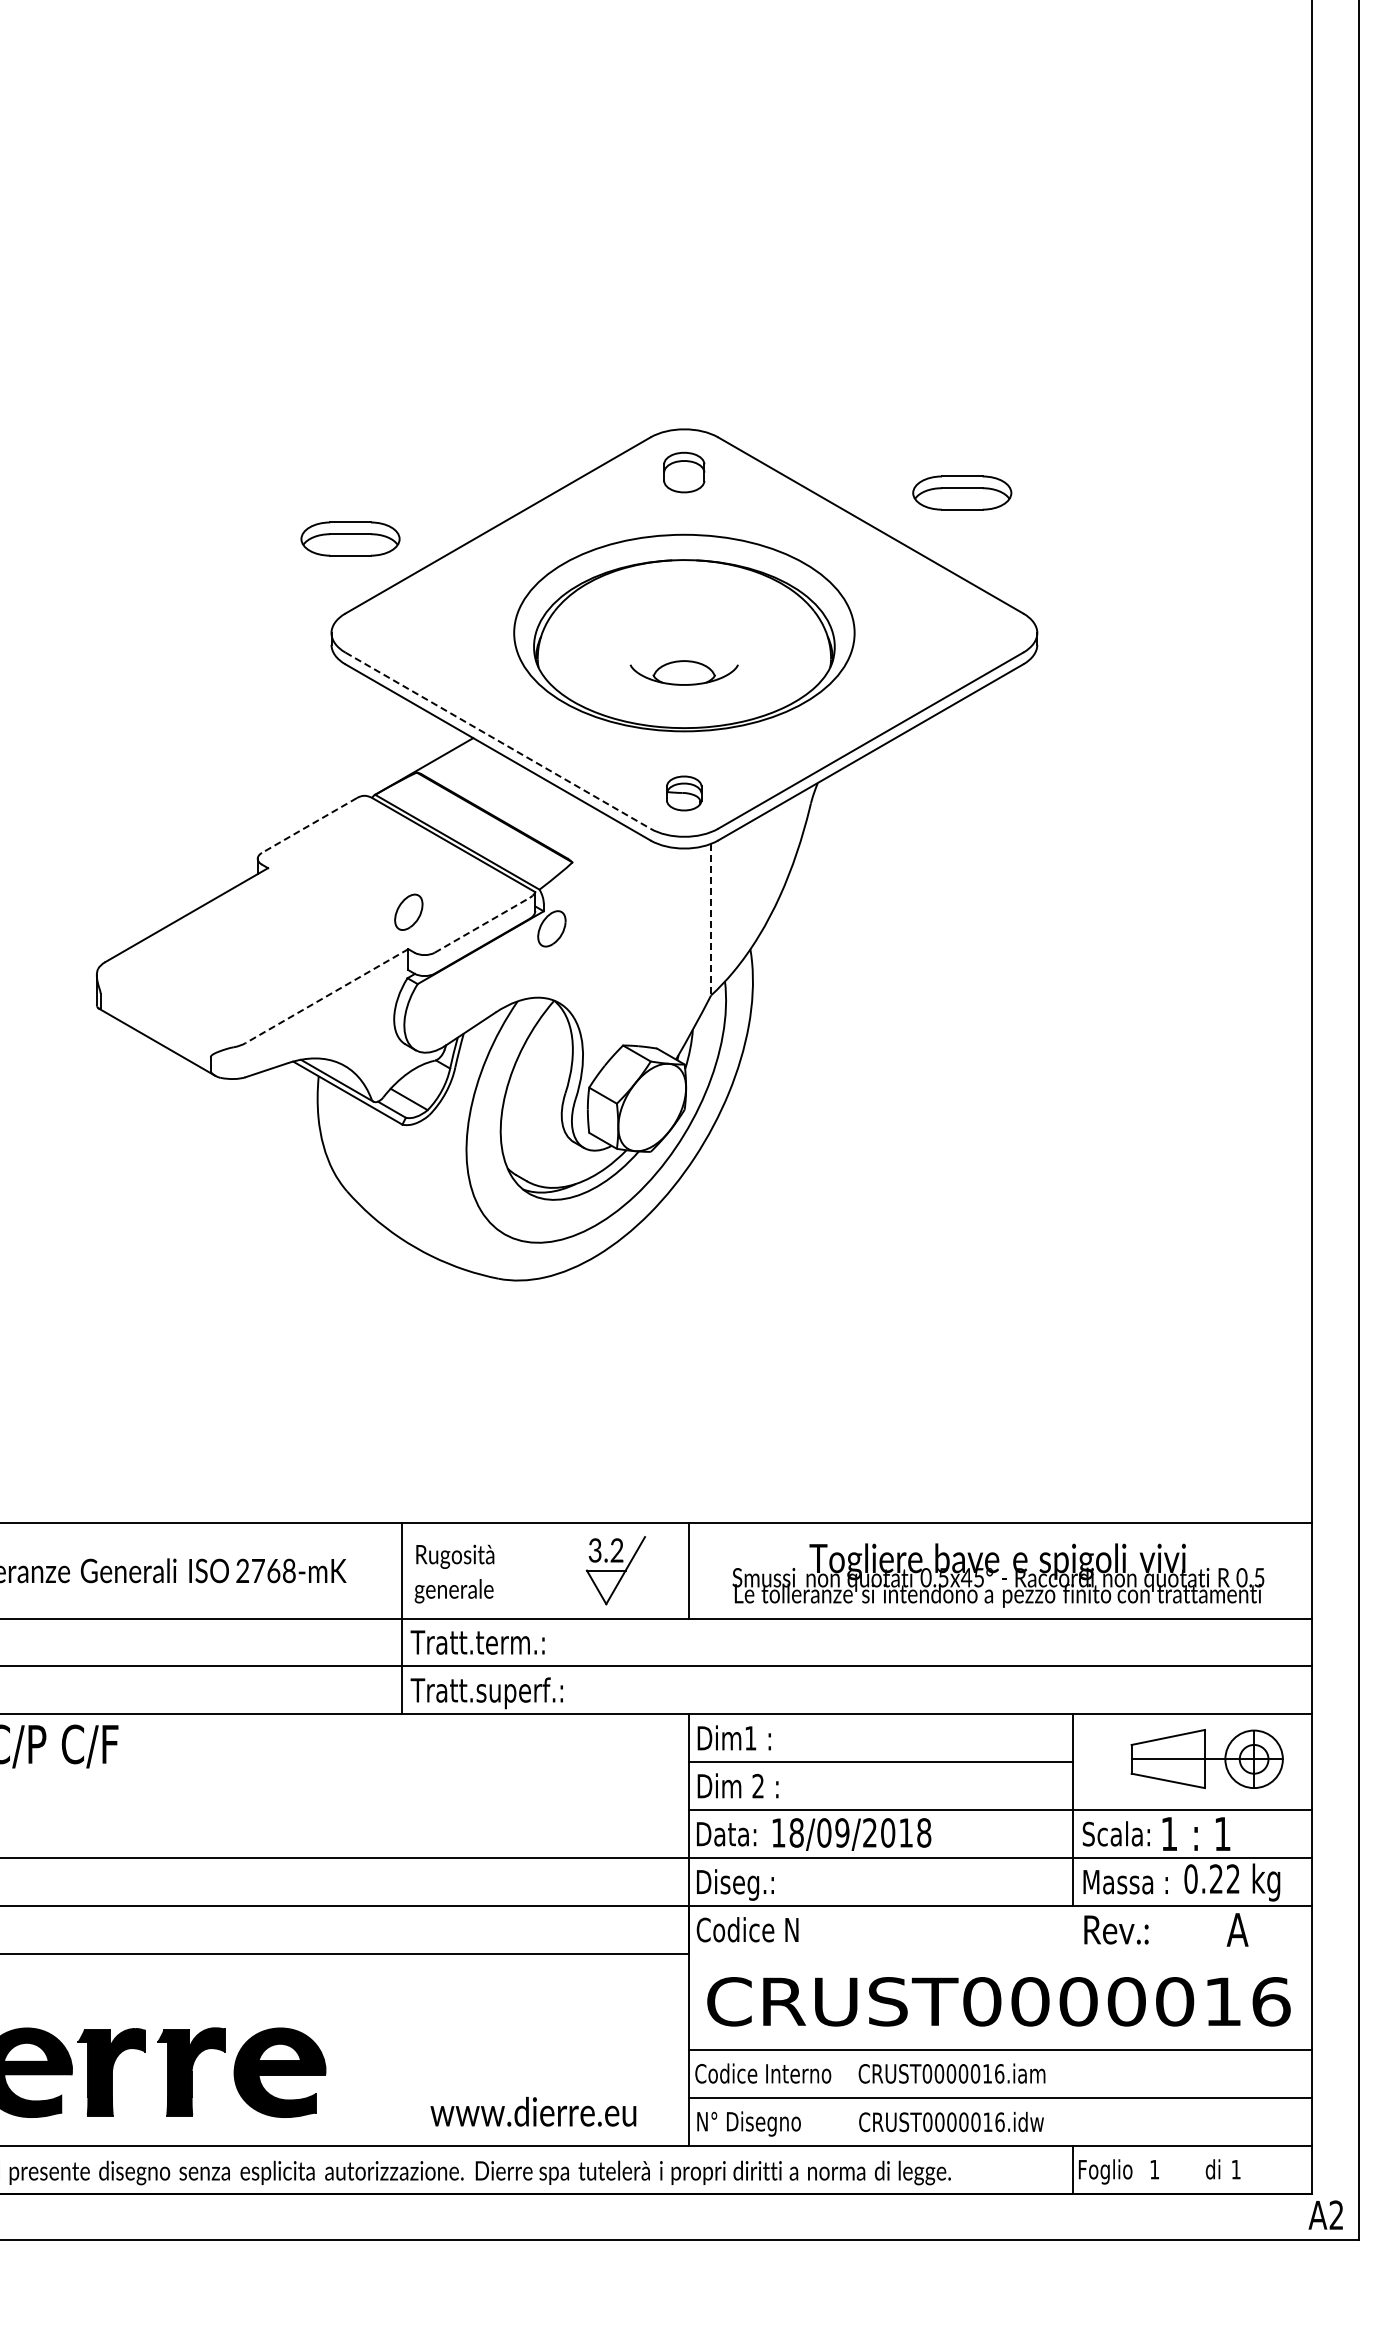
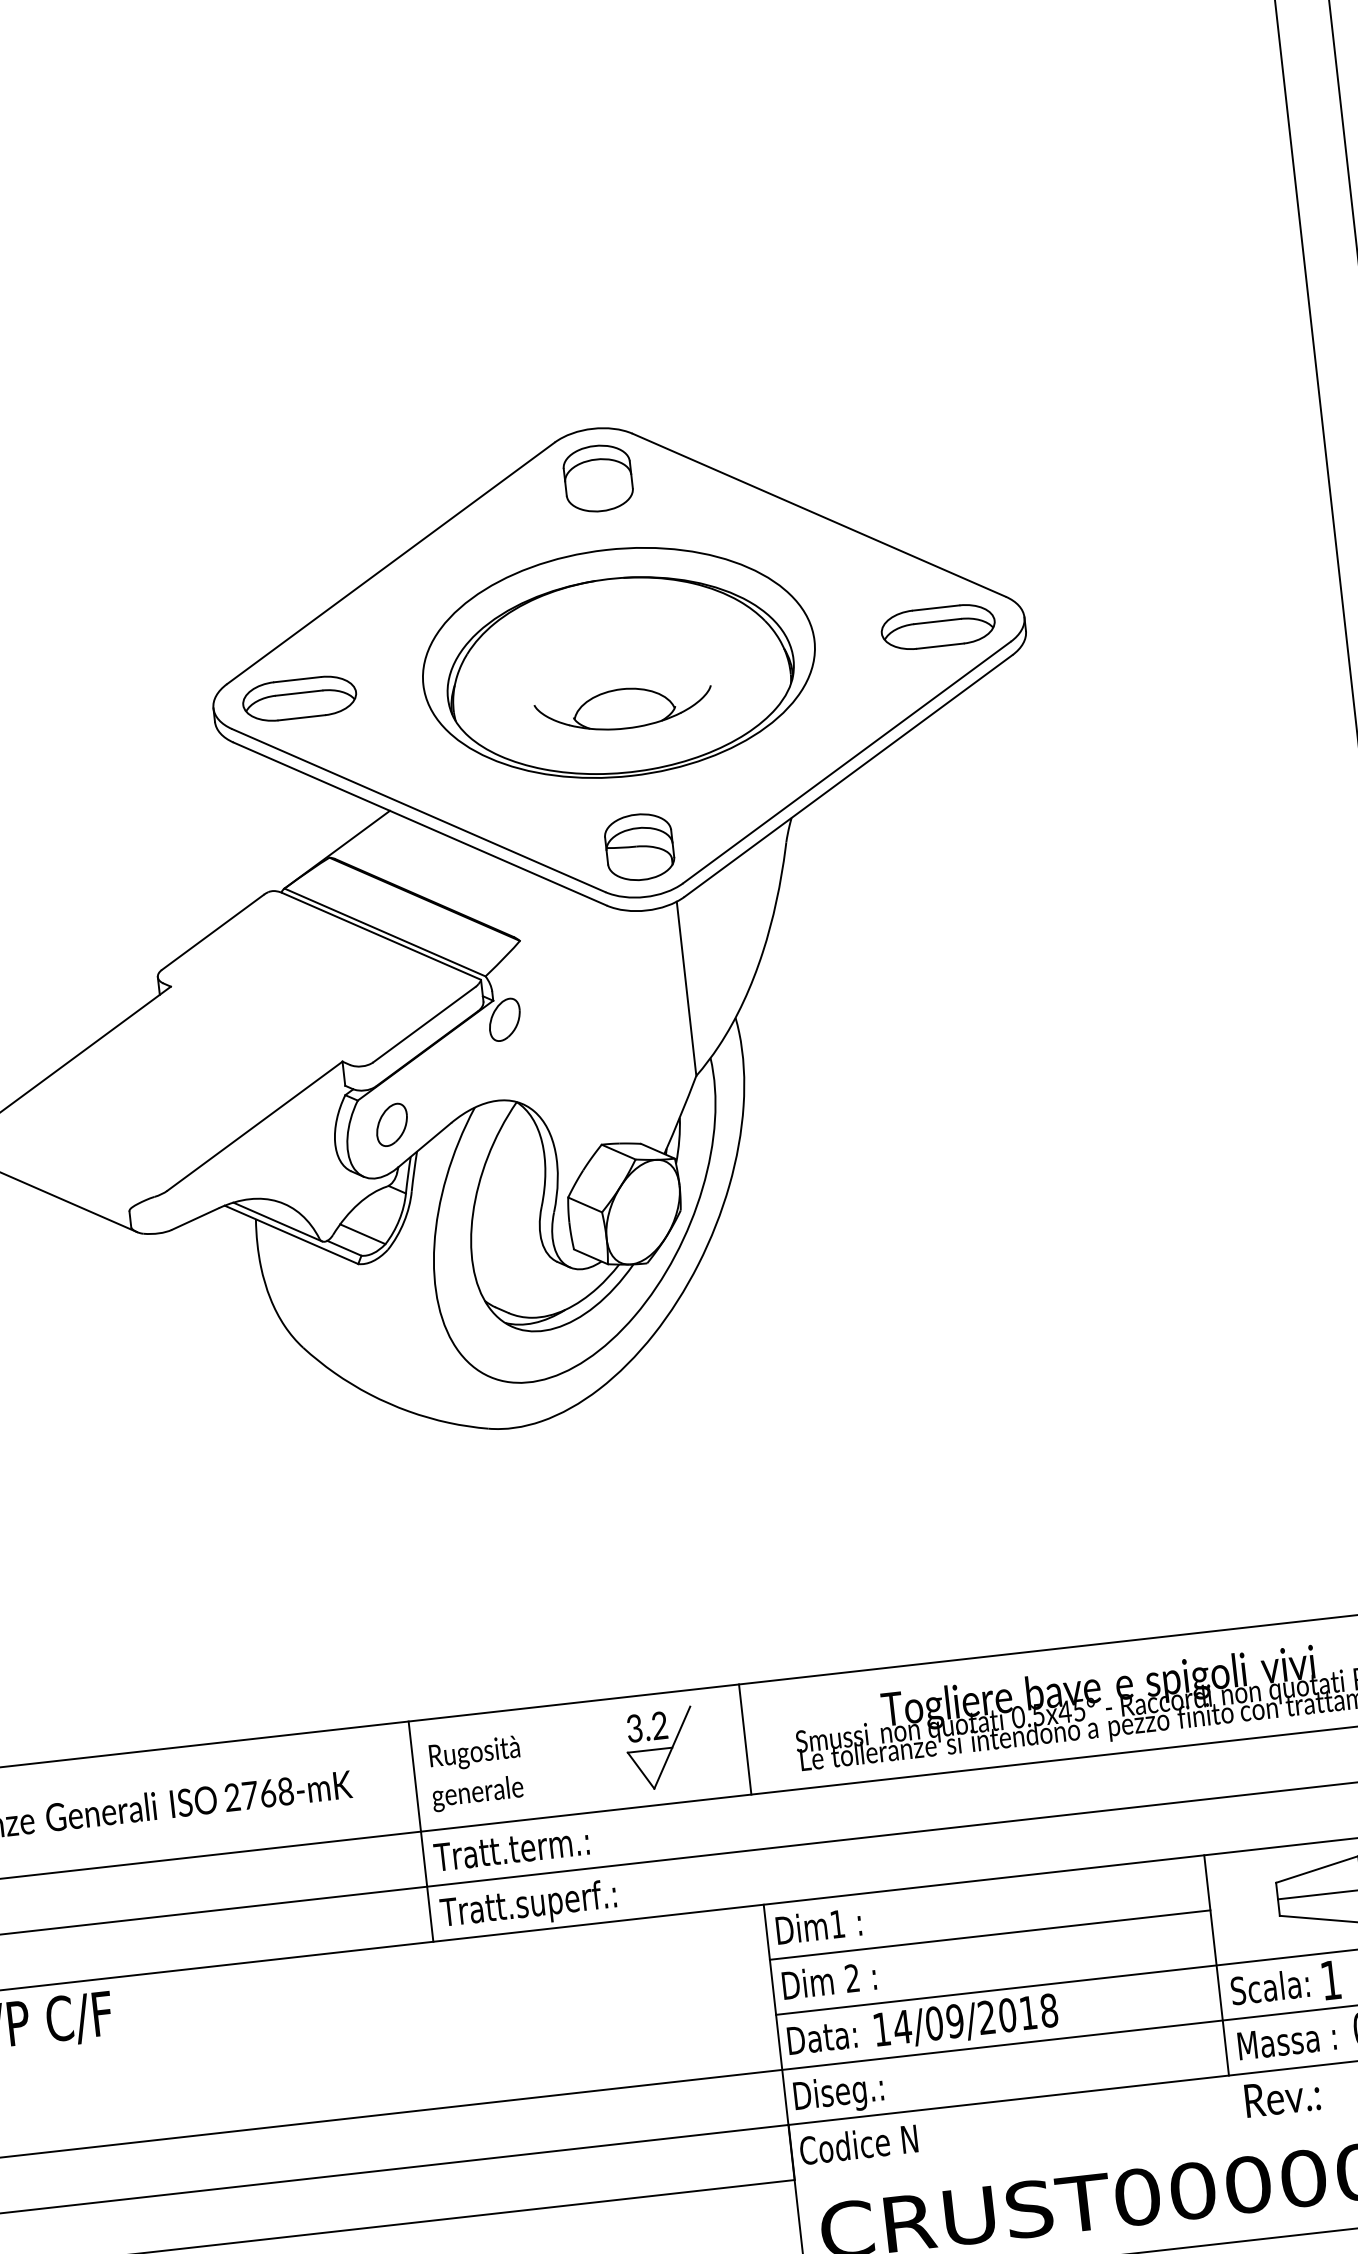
part: (683, 472) -> (597, 478), size x1.43
part: (962, 492) -> (938, 626), moved
part: (350, 538) -> (299, 698), moved
part: (683, 672) -> (623, 708), size x1.43
line: (498, 740) -> (419, 810), dashed -> solid
part: (683, 793) -> (638, 847), size x1.67
line: (309, 825) -> (213, 932), dashed -> solid
part: (408, 911) -> (391, 1124), moved
line: (711, 919) -> (687, 988), dashed -> solid
line: (482, 925) -> (424, 1024), dashed -> solid
line: (326, 996) -> (254, 1126), dashed -> solid
text: (796, 1832) -> (902, 2026), 18/09/2018 -> 14/09/2018

